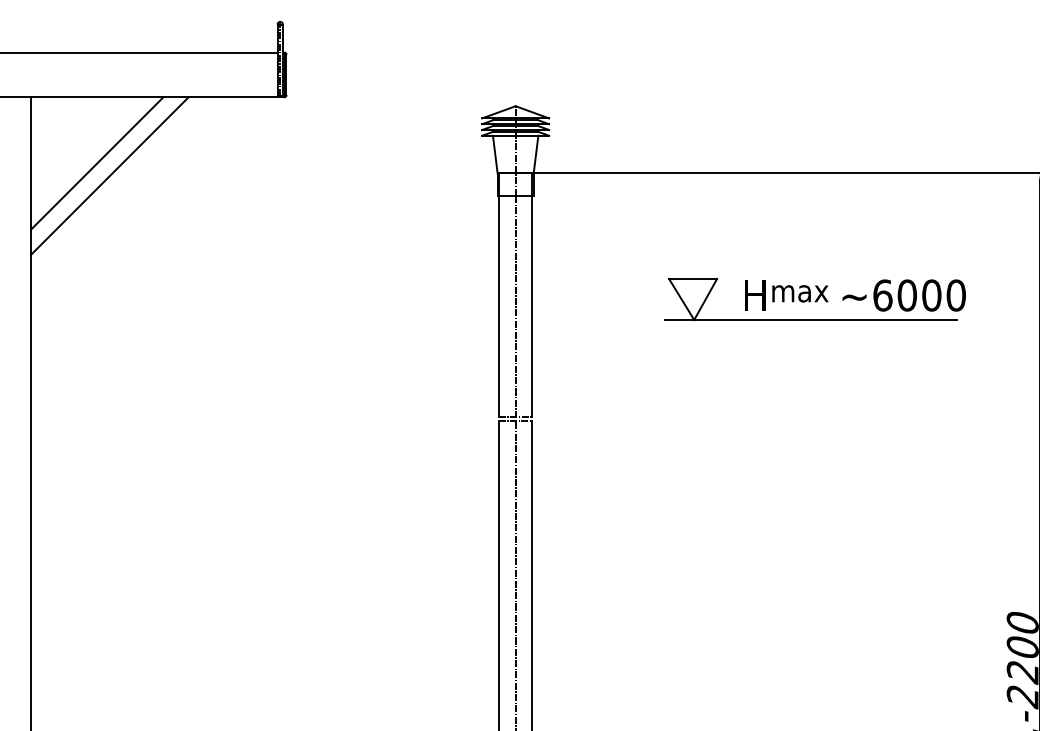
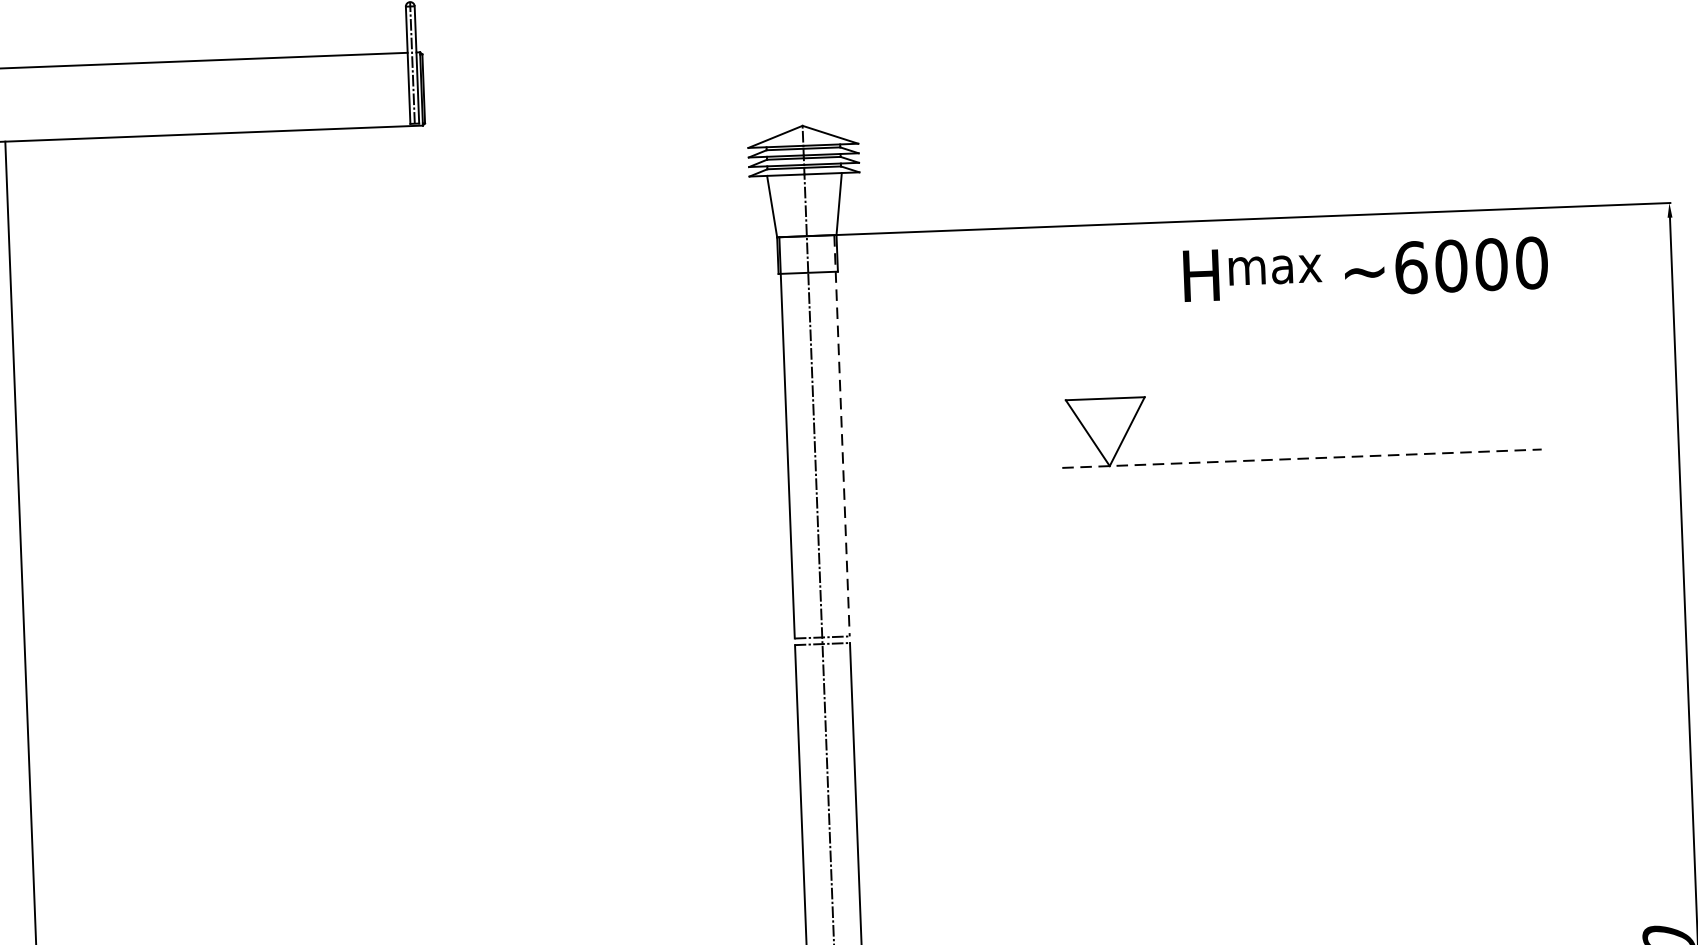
line: (97, 163) -> (118, 246), removed
line: (109, 175) -> (139, 265), removed
line: (532, 295) -> (842, 436), solid -> dashed
text: (855, 295) -> (1366, 269), moved
line: (811, 319) -> (1302, 457), solid -> dashed

